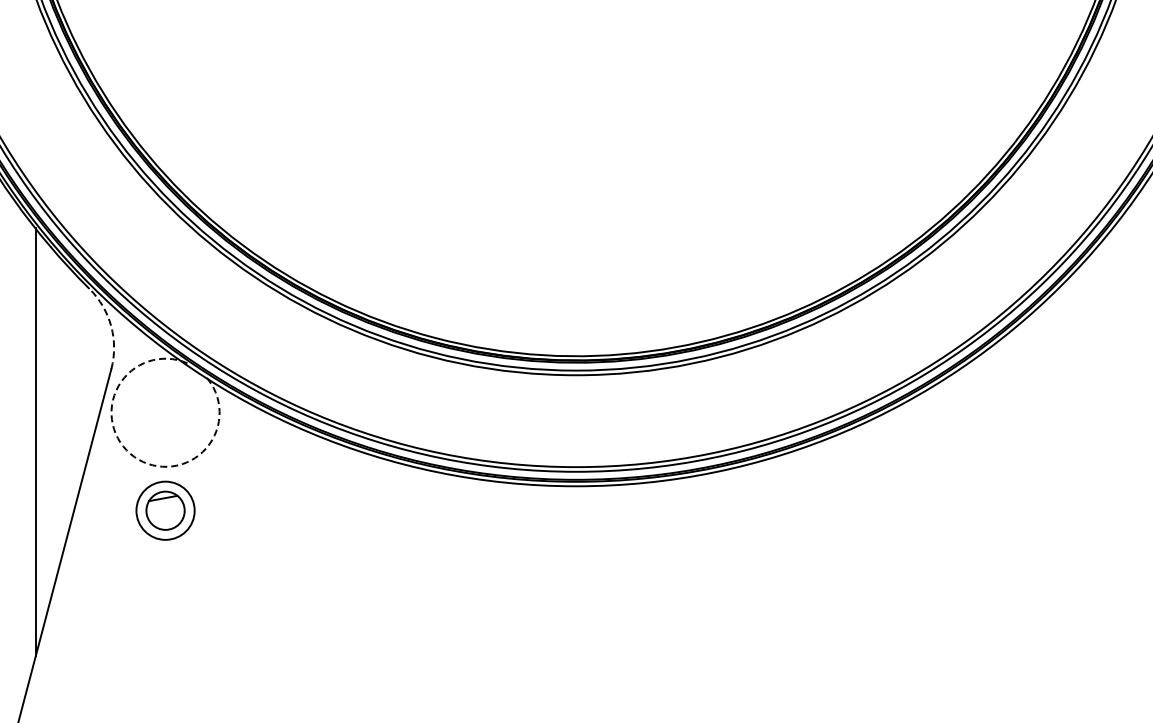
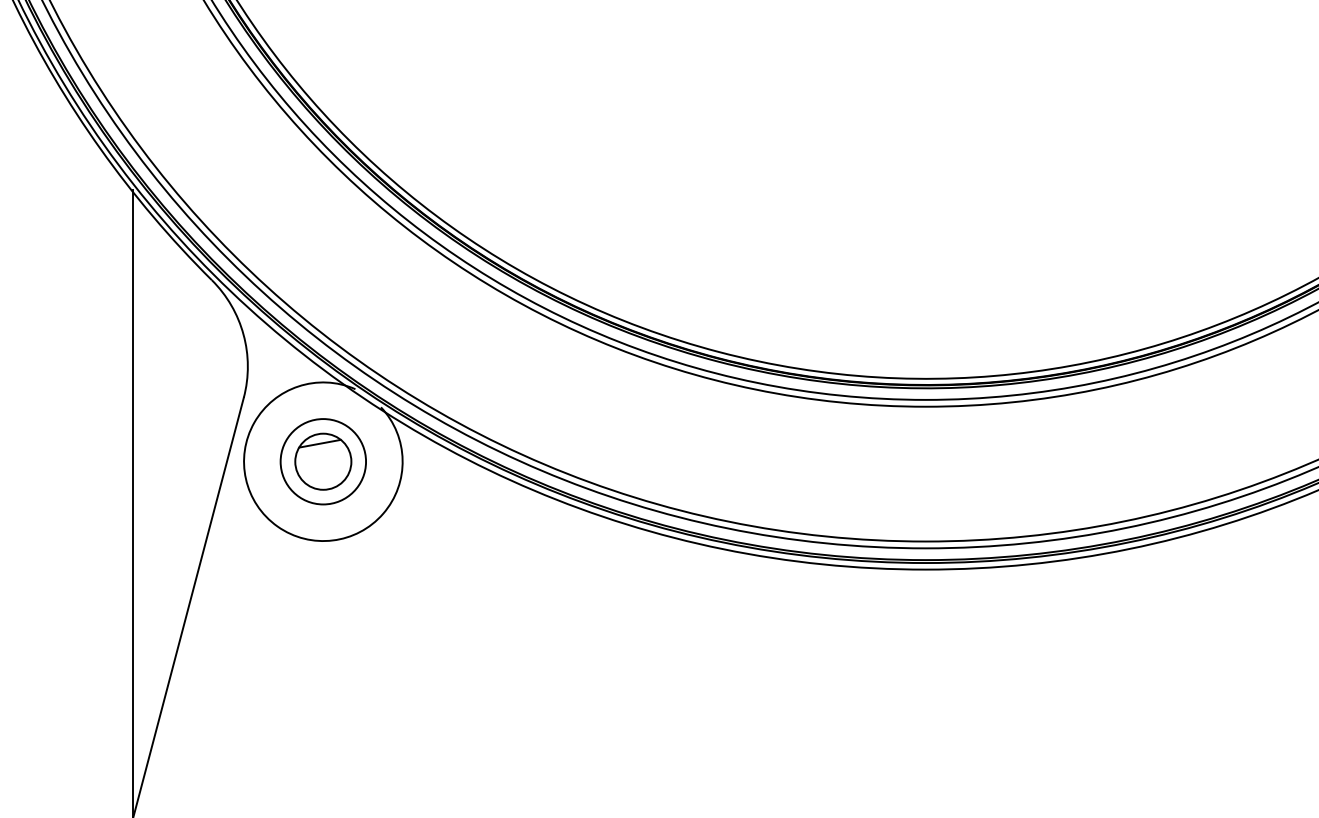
arc: (111, 326) -> (244, 335), dashed -> solid
arc: (134, 456) -> (277, 525), dashed -> solid
part: (165, 510) -> (323, 461), moved

